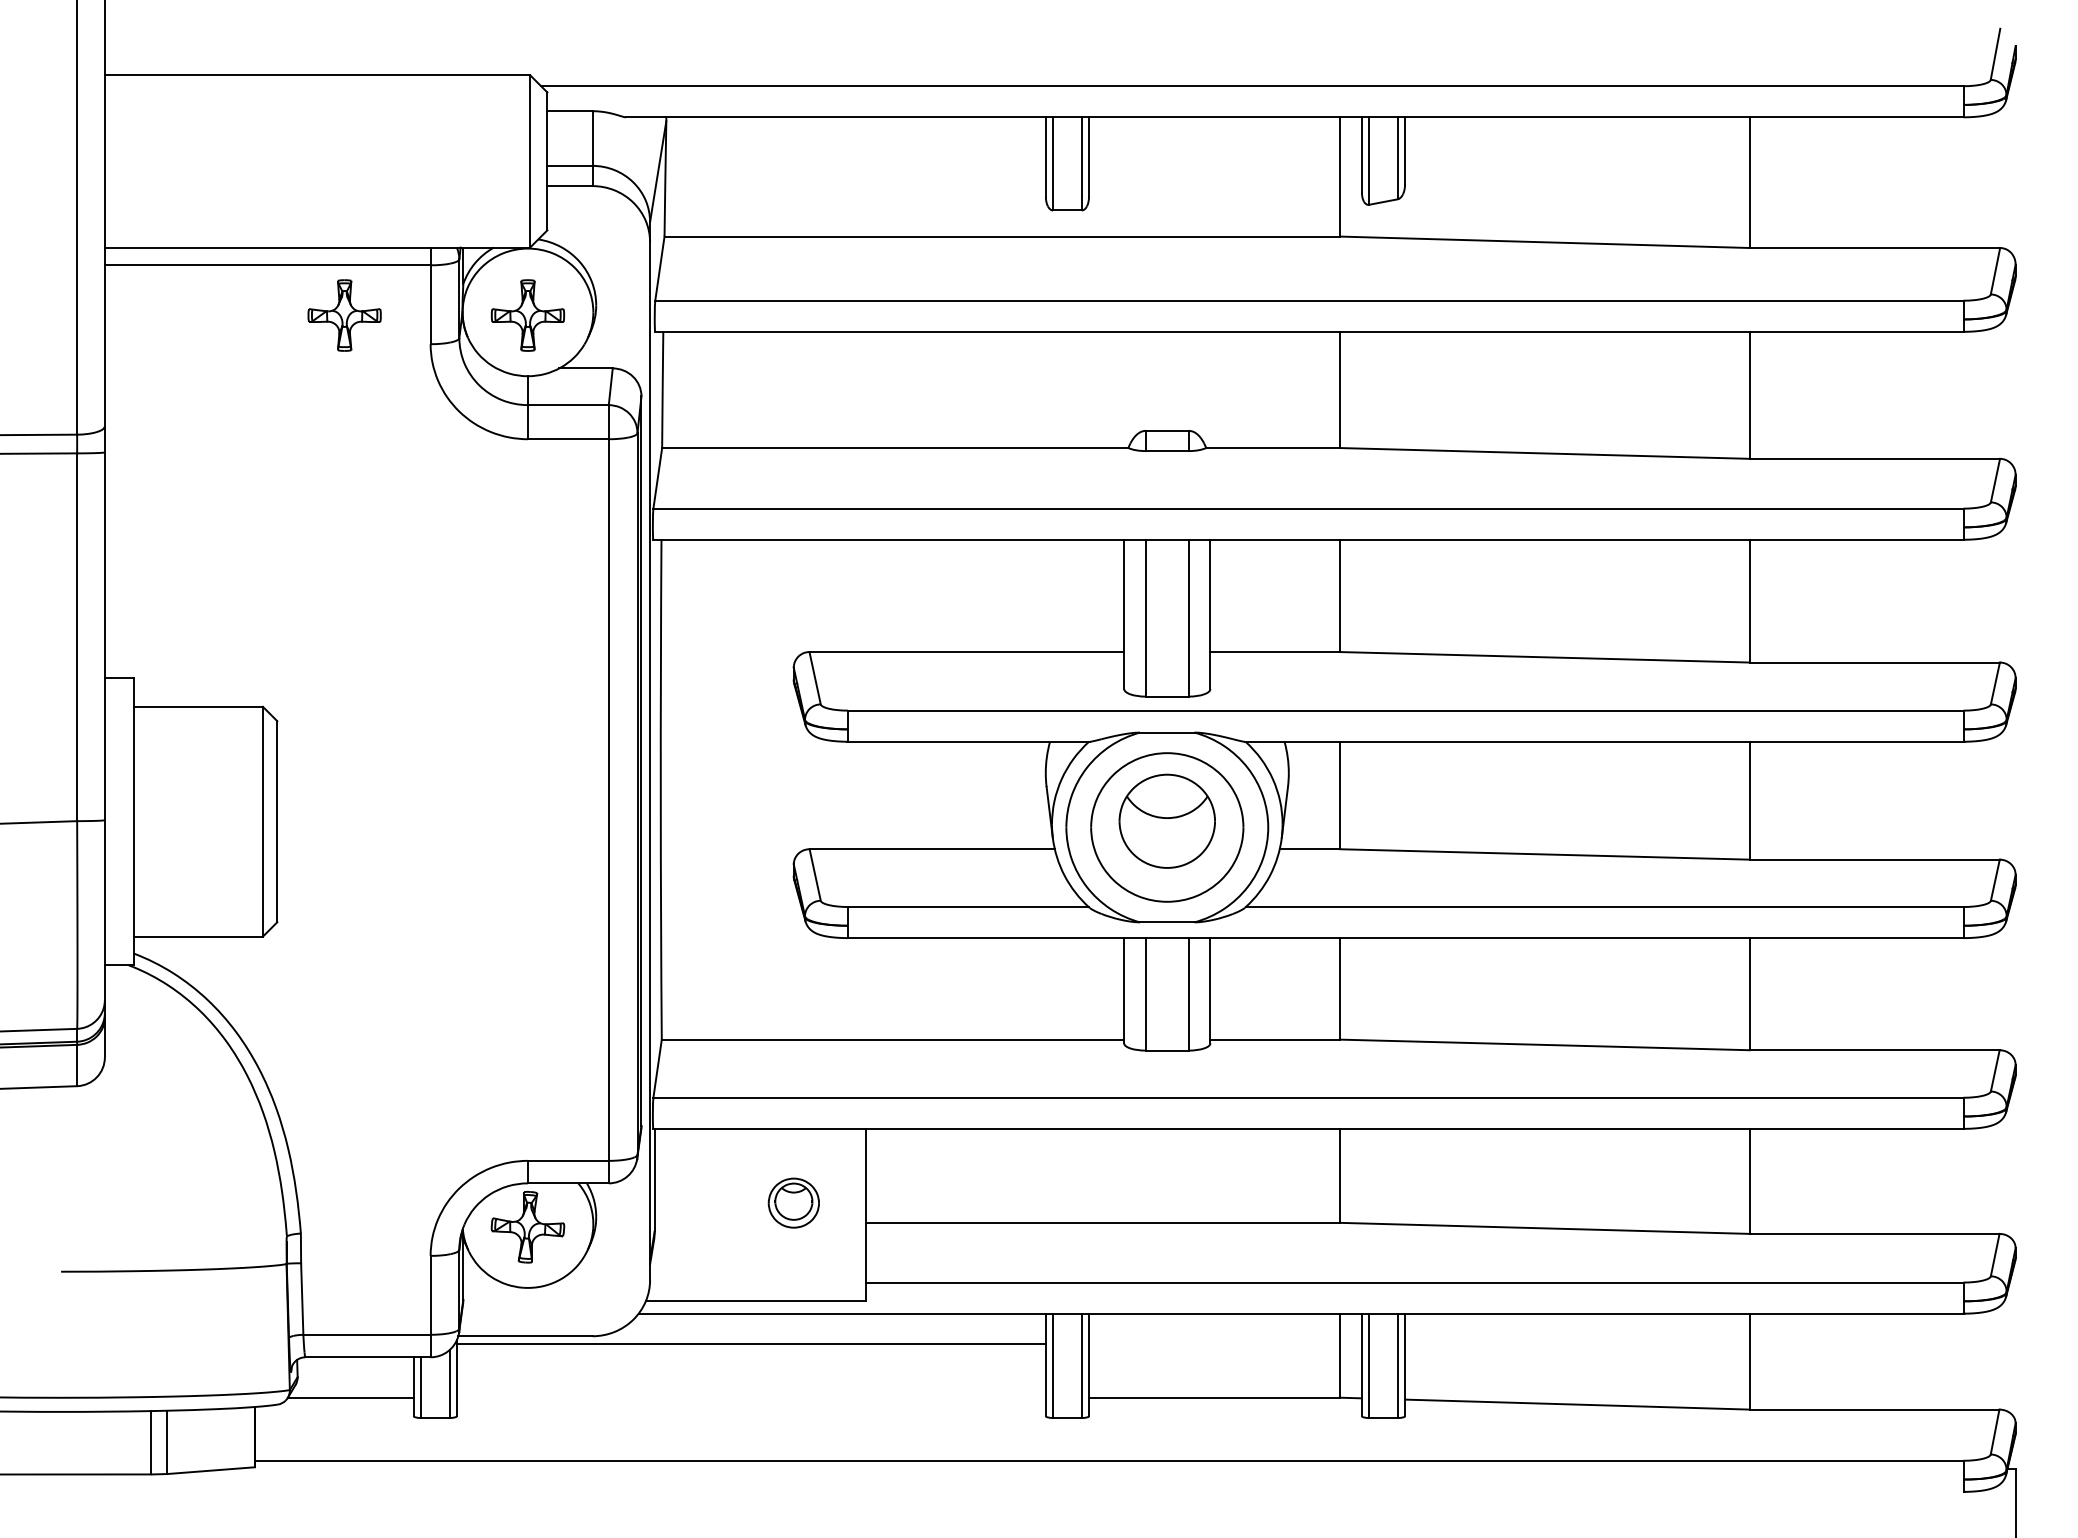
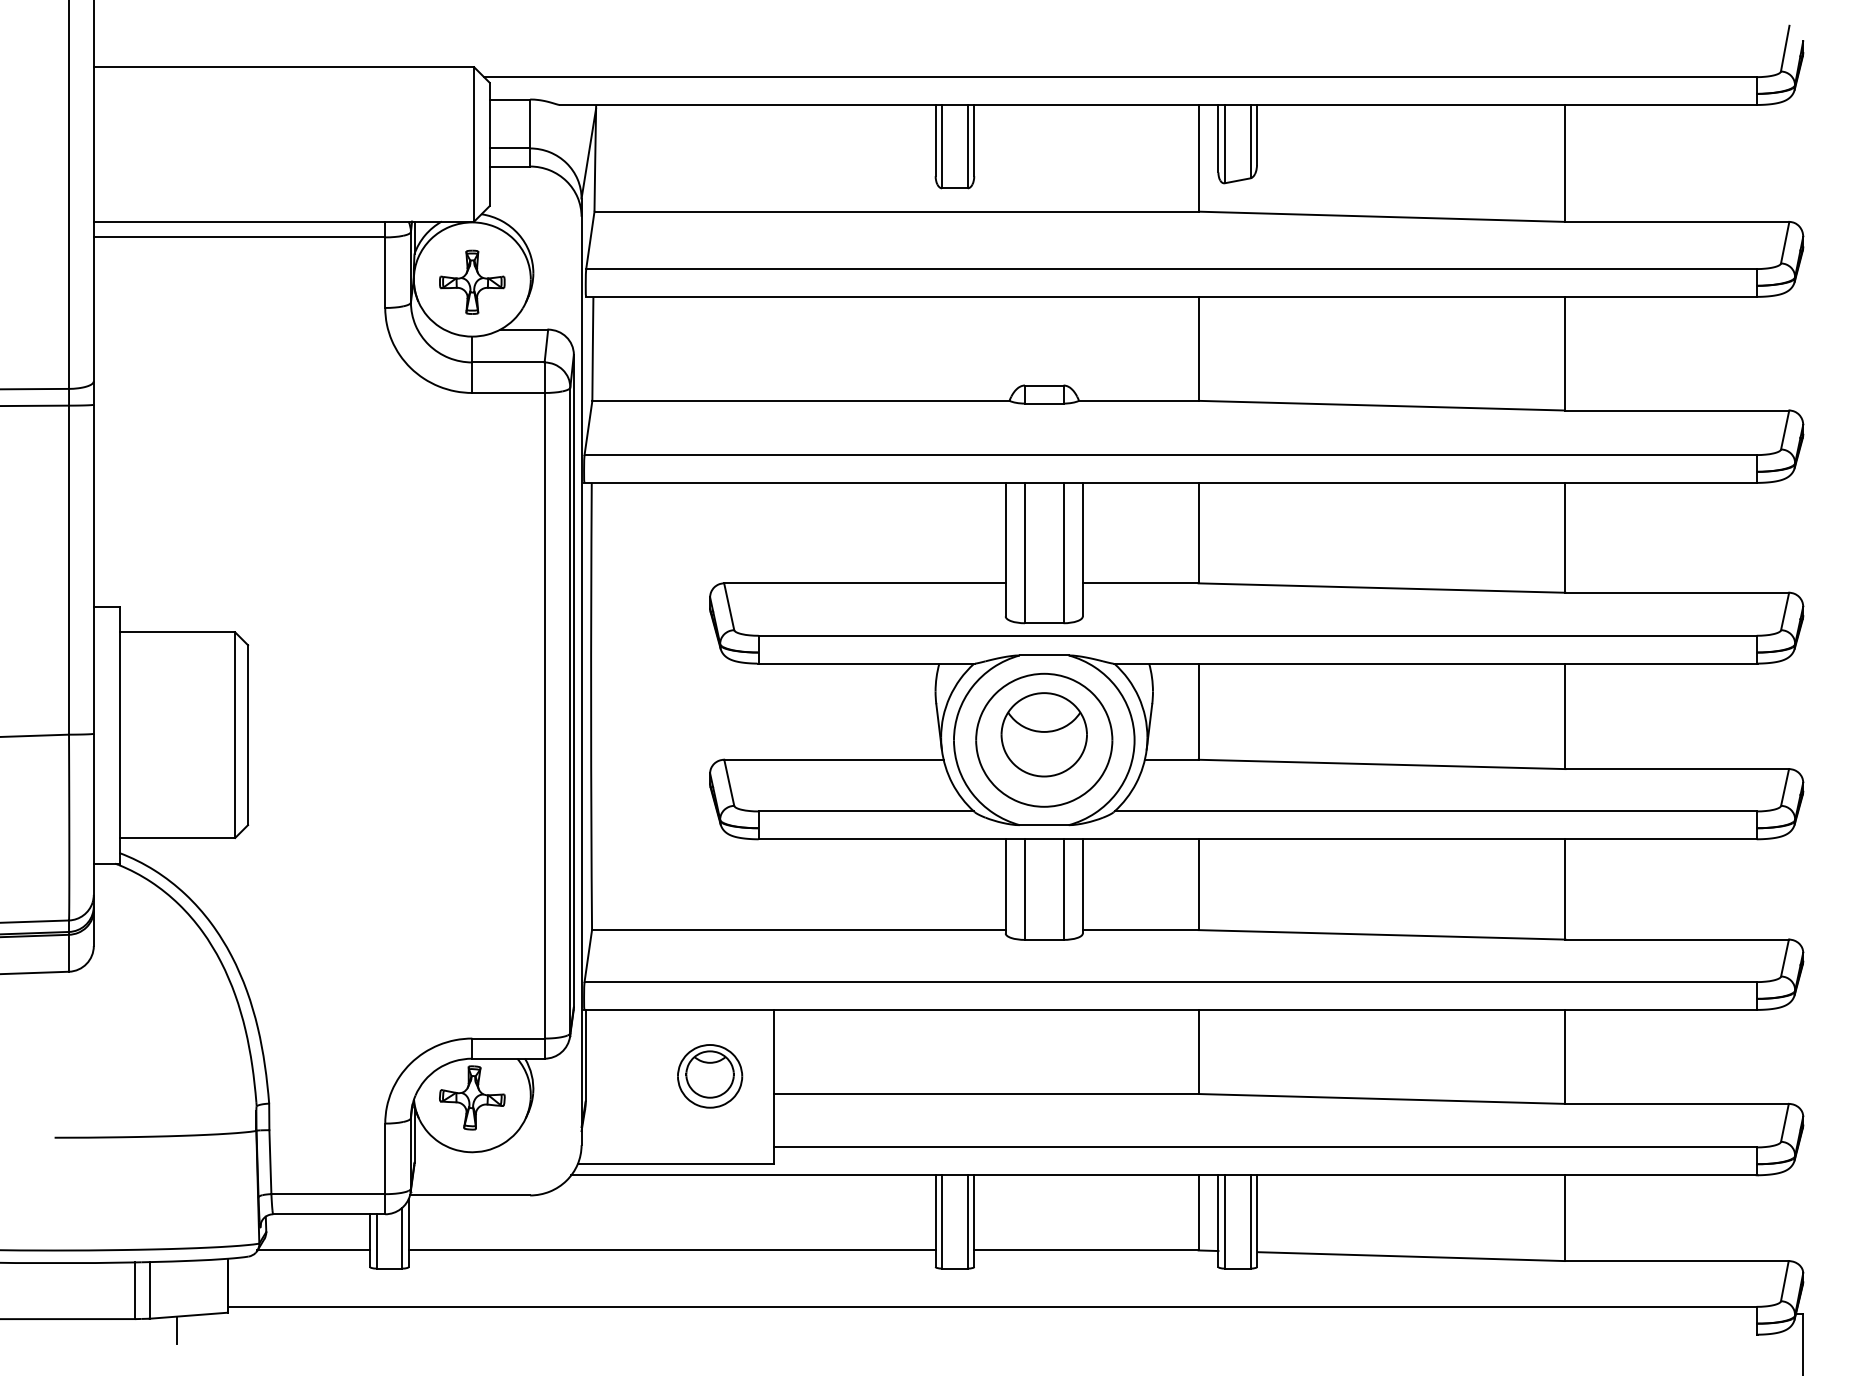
part: (344, 314) -> (308, 281), removed
part: (794, 1203) -> (710, 1076), size x1.43
line: (750, 1344) -> (671, 1250), moved
line: (197, 1487) -> (176, 1330), added

